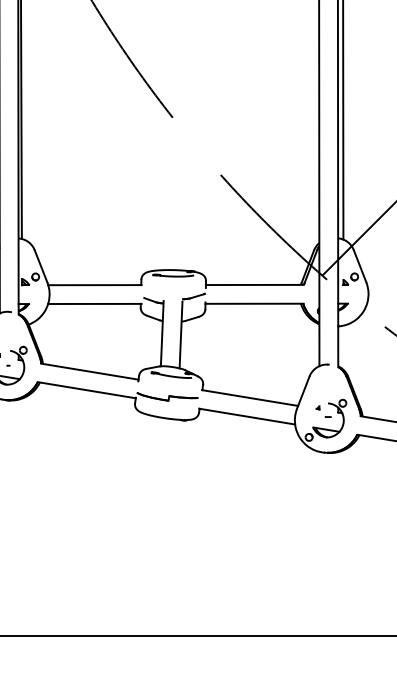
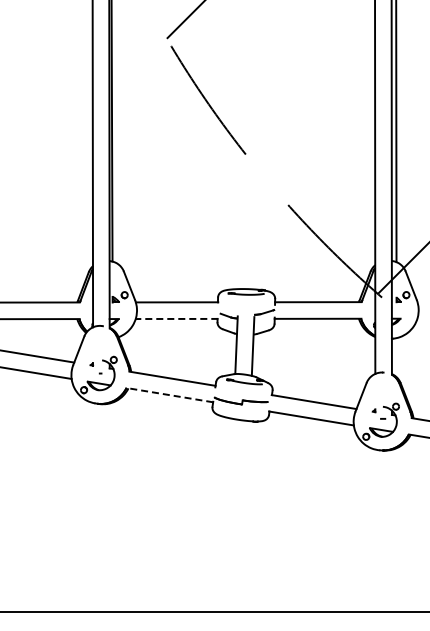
line: (94, 303) -> (176, 318), solid -> dashed
line: (86, 390) -> (169, 395), solid -> dashed

